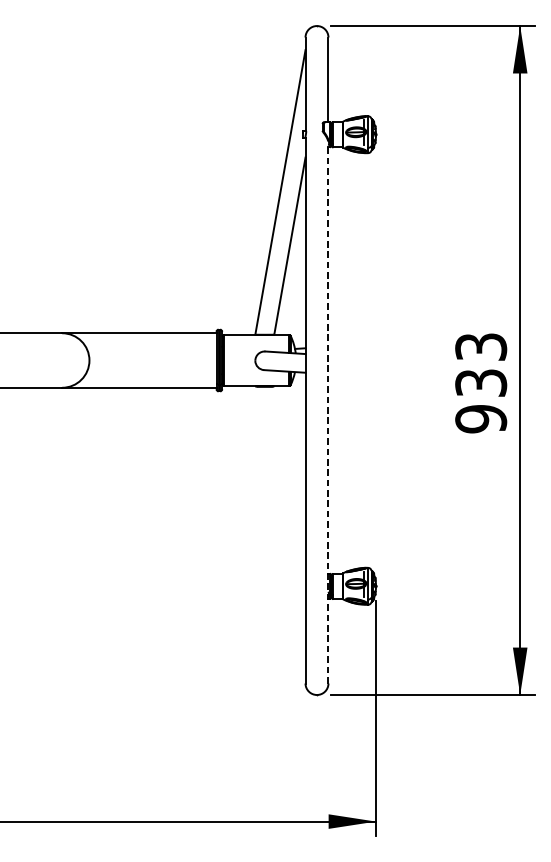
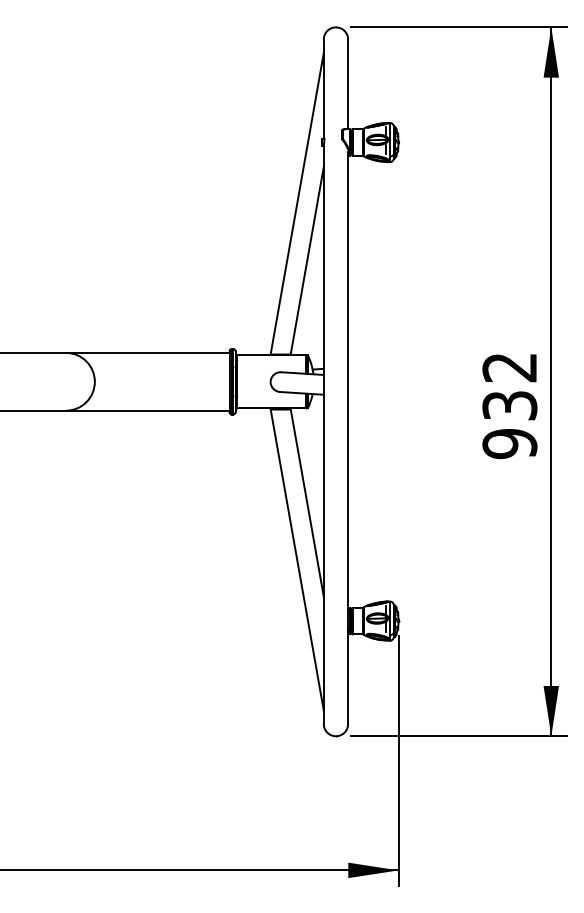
text: (480, 347) -> (509, 367), 933 -> 932
line: (328, 413) -> (348, 437), dashed -> solid
line: (289, 474) -> (306, 502), added
line: (279, 528) -> (296, 559), added

